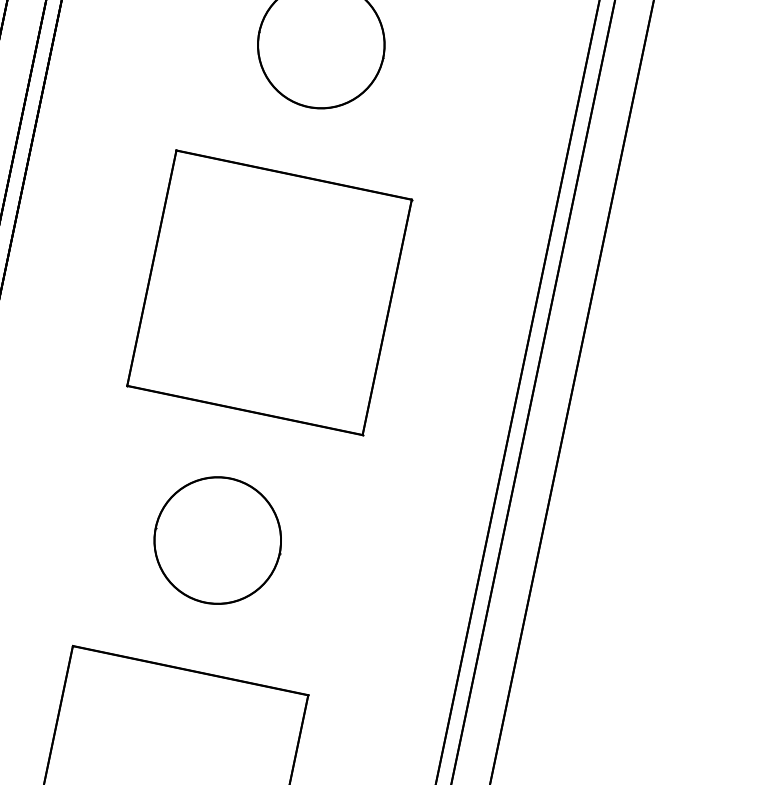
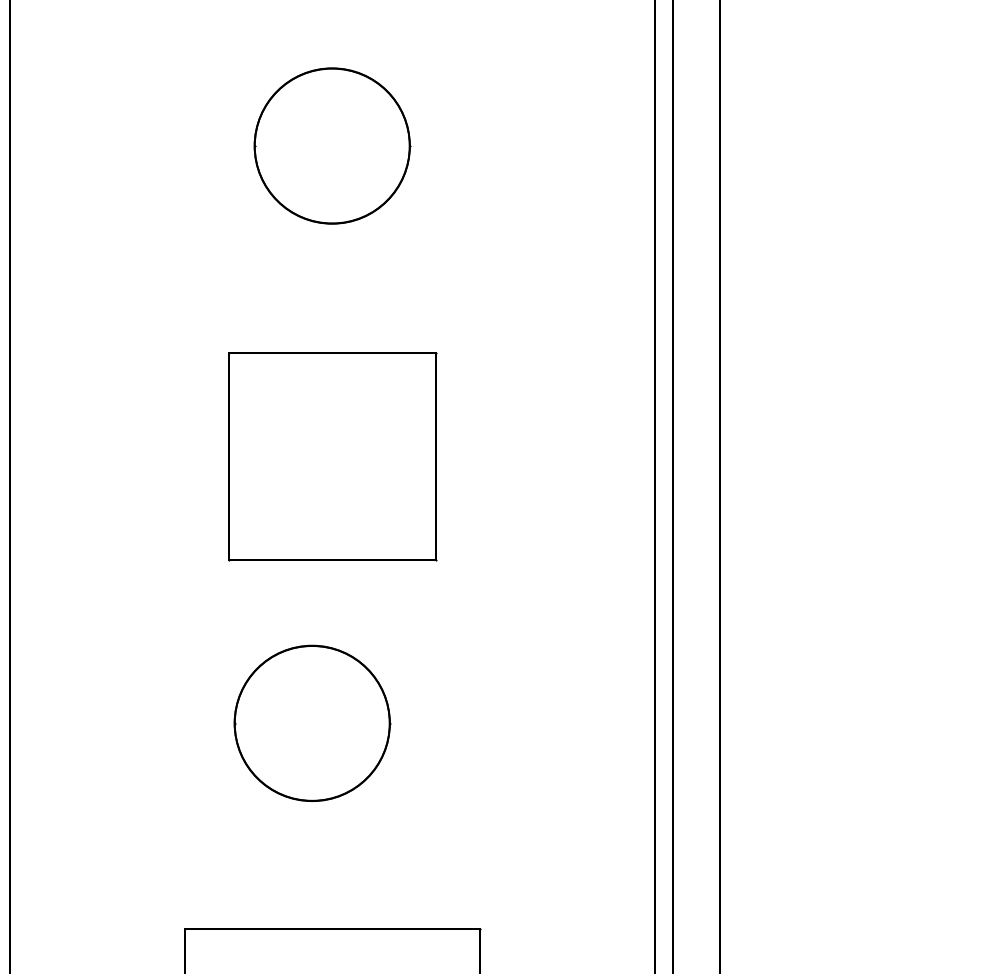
part: (269, 293) -> (332, 456), size x0.7
part: (218, 539) -> (312, 722), moved

